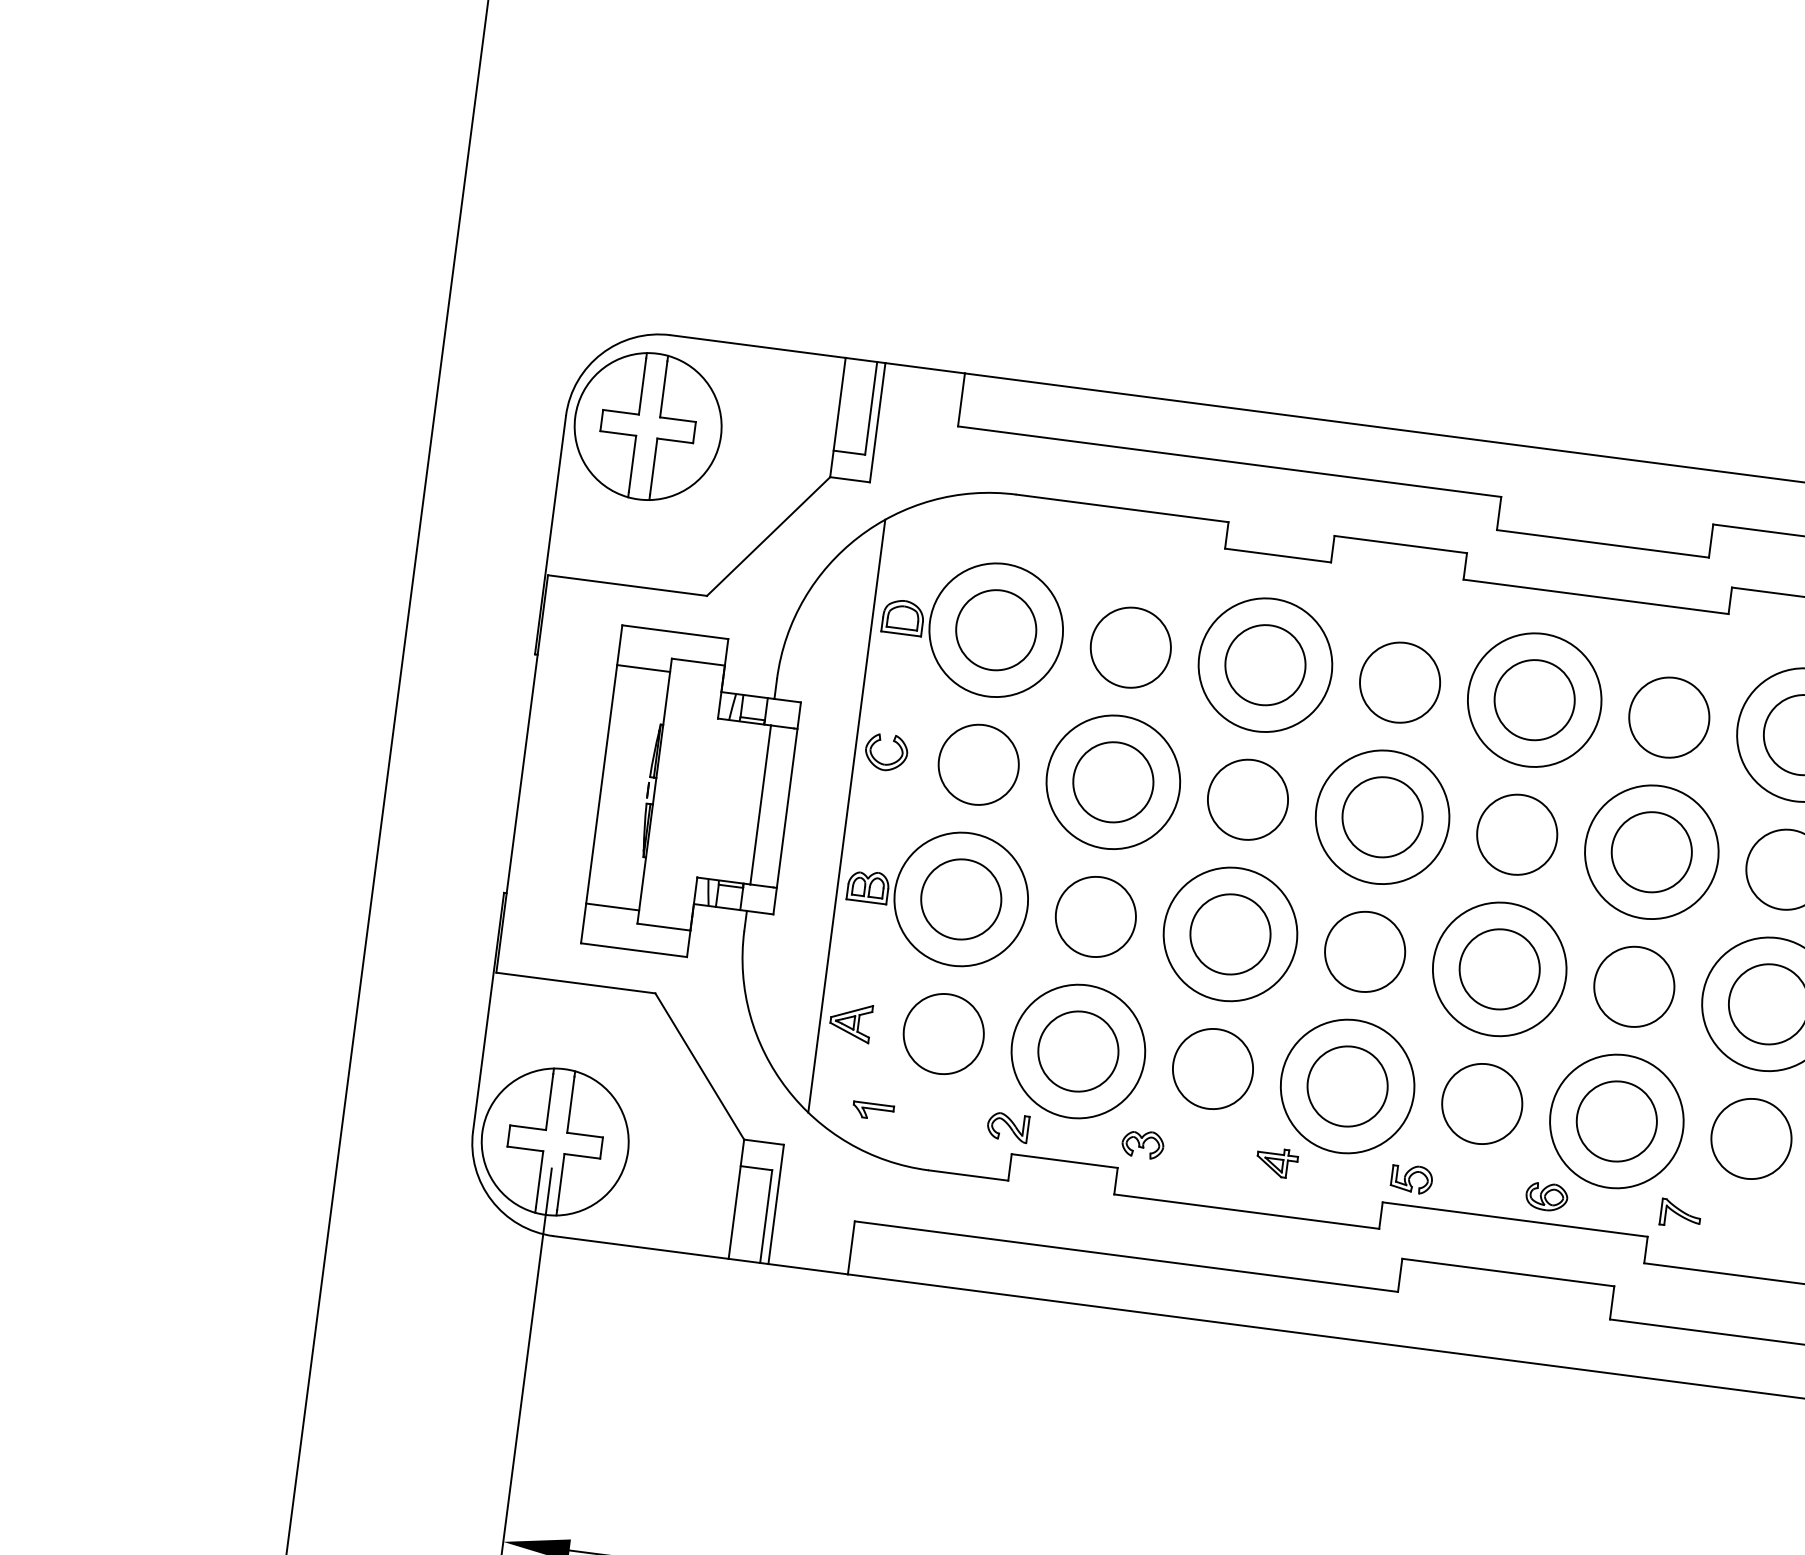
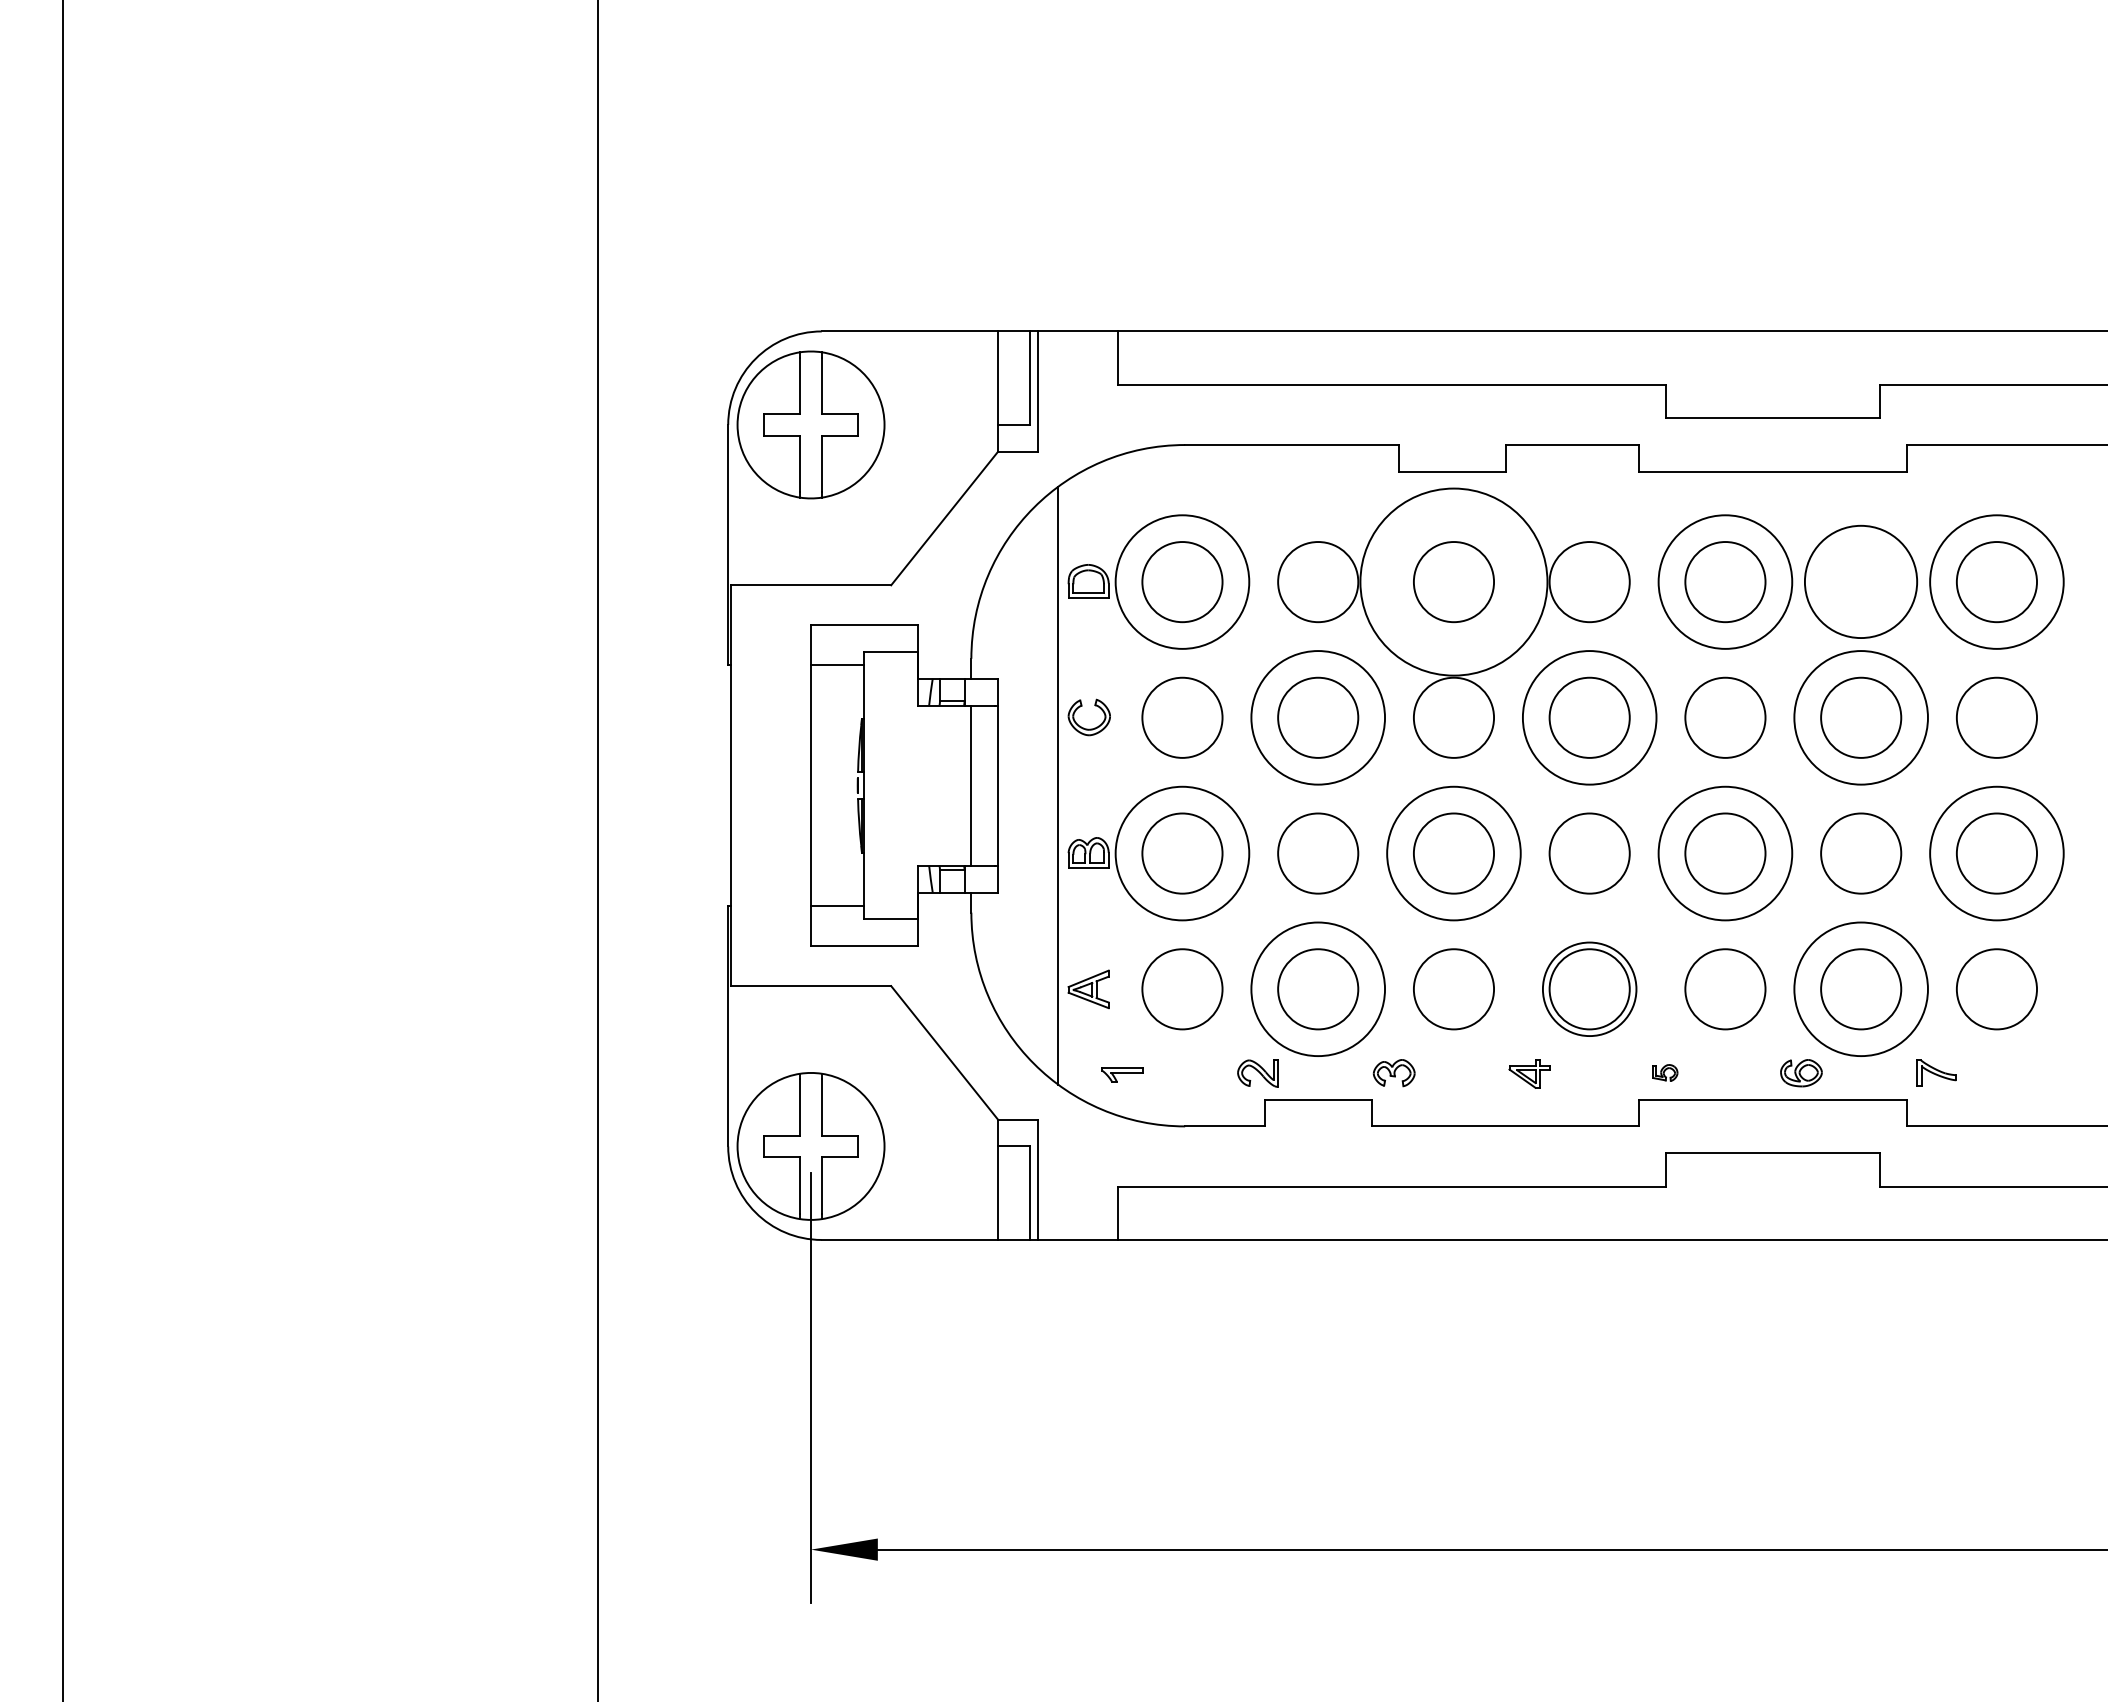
circle: (1265, 664) -> (1453, 581), size x1.4
circle: (1669, 718) -> (1861, 582), size x1.4
circle: (1347, 1086) -> (1589, 989), size x0.7
part: (1412, 1178) -> (1665, 1072), size x0.6

